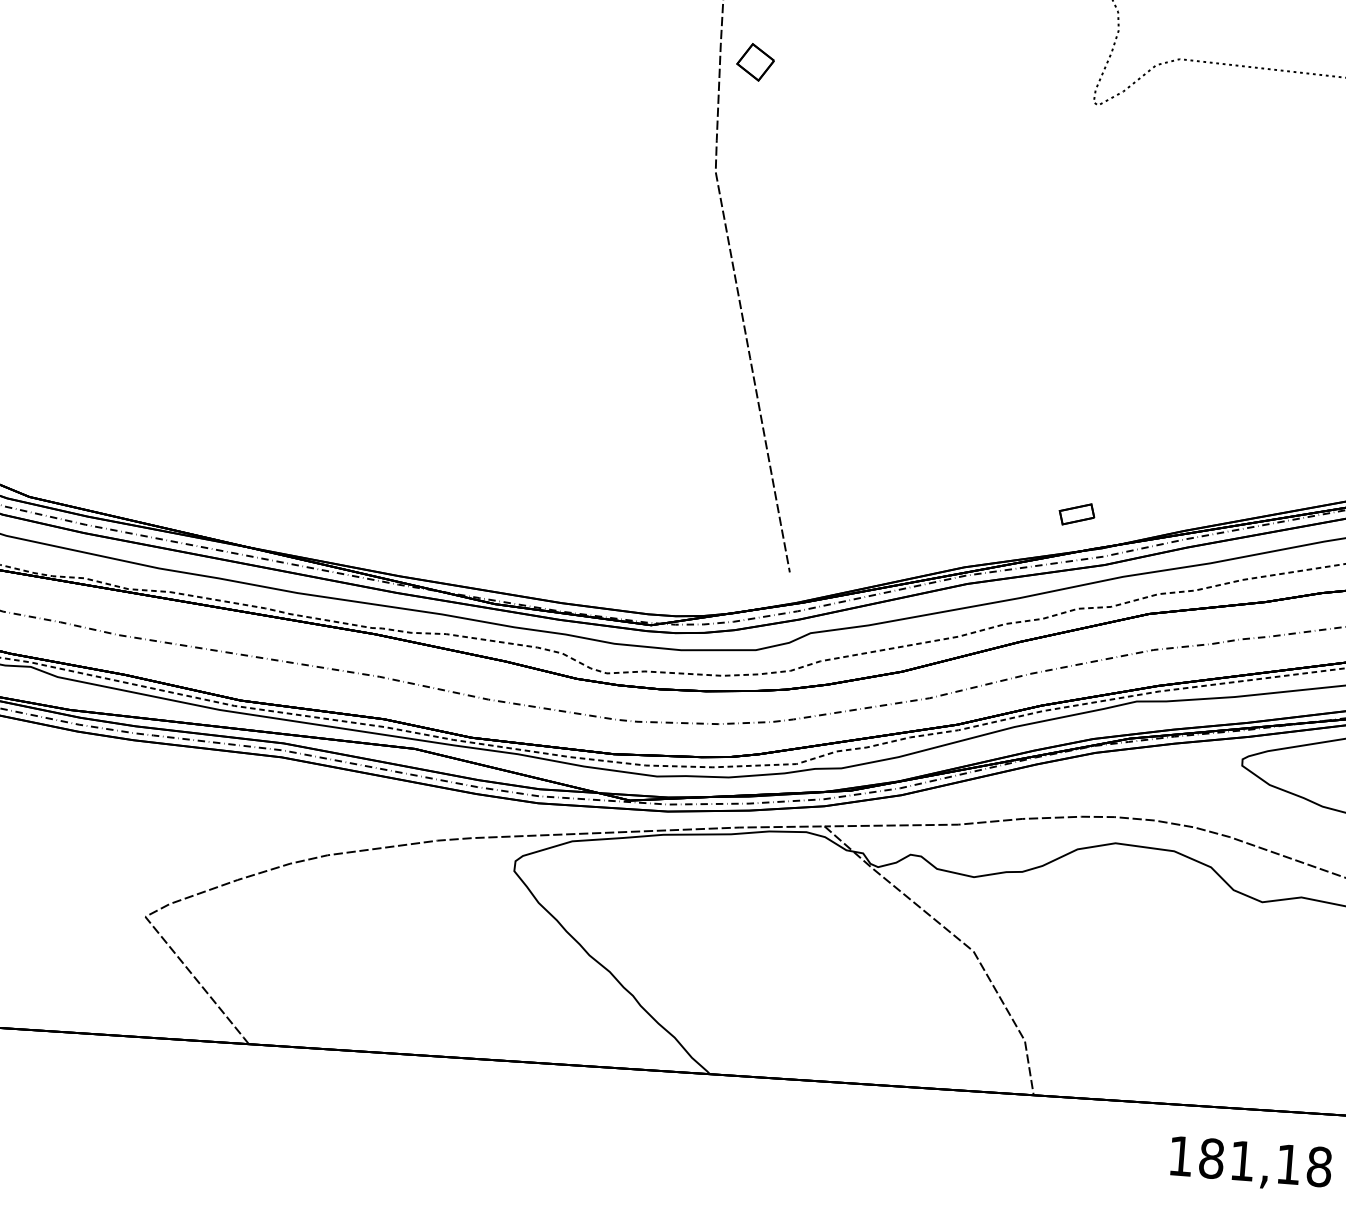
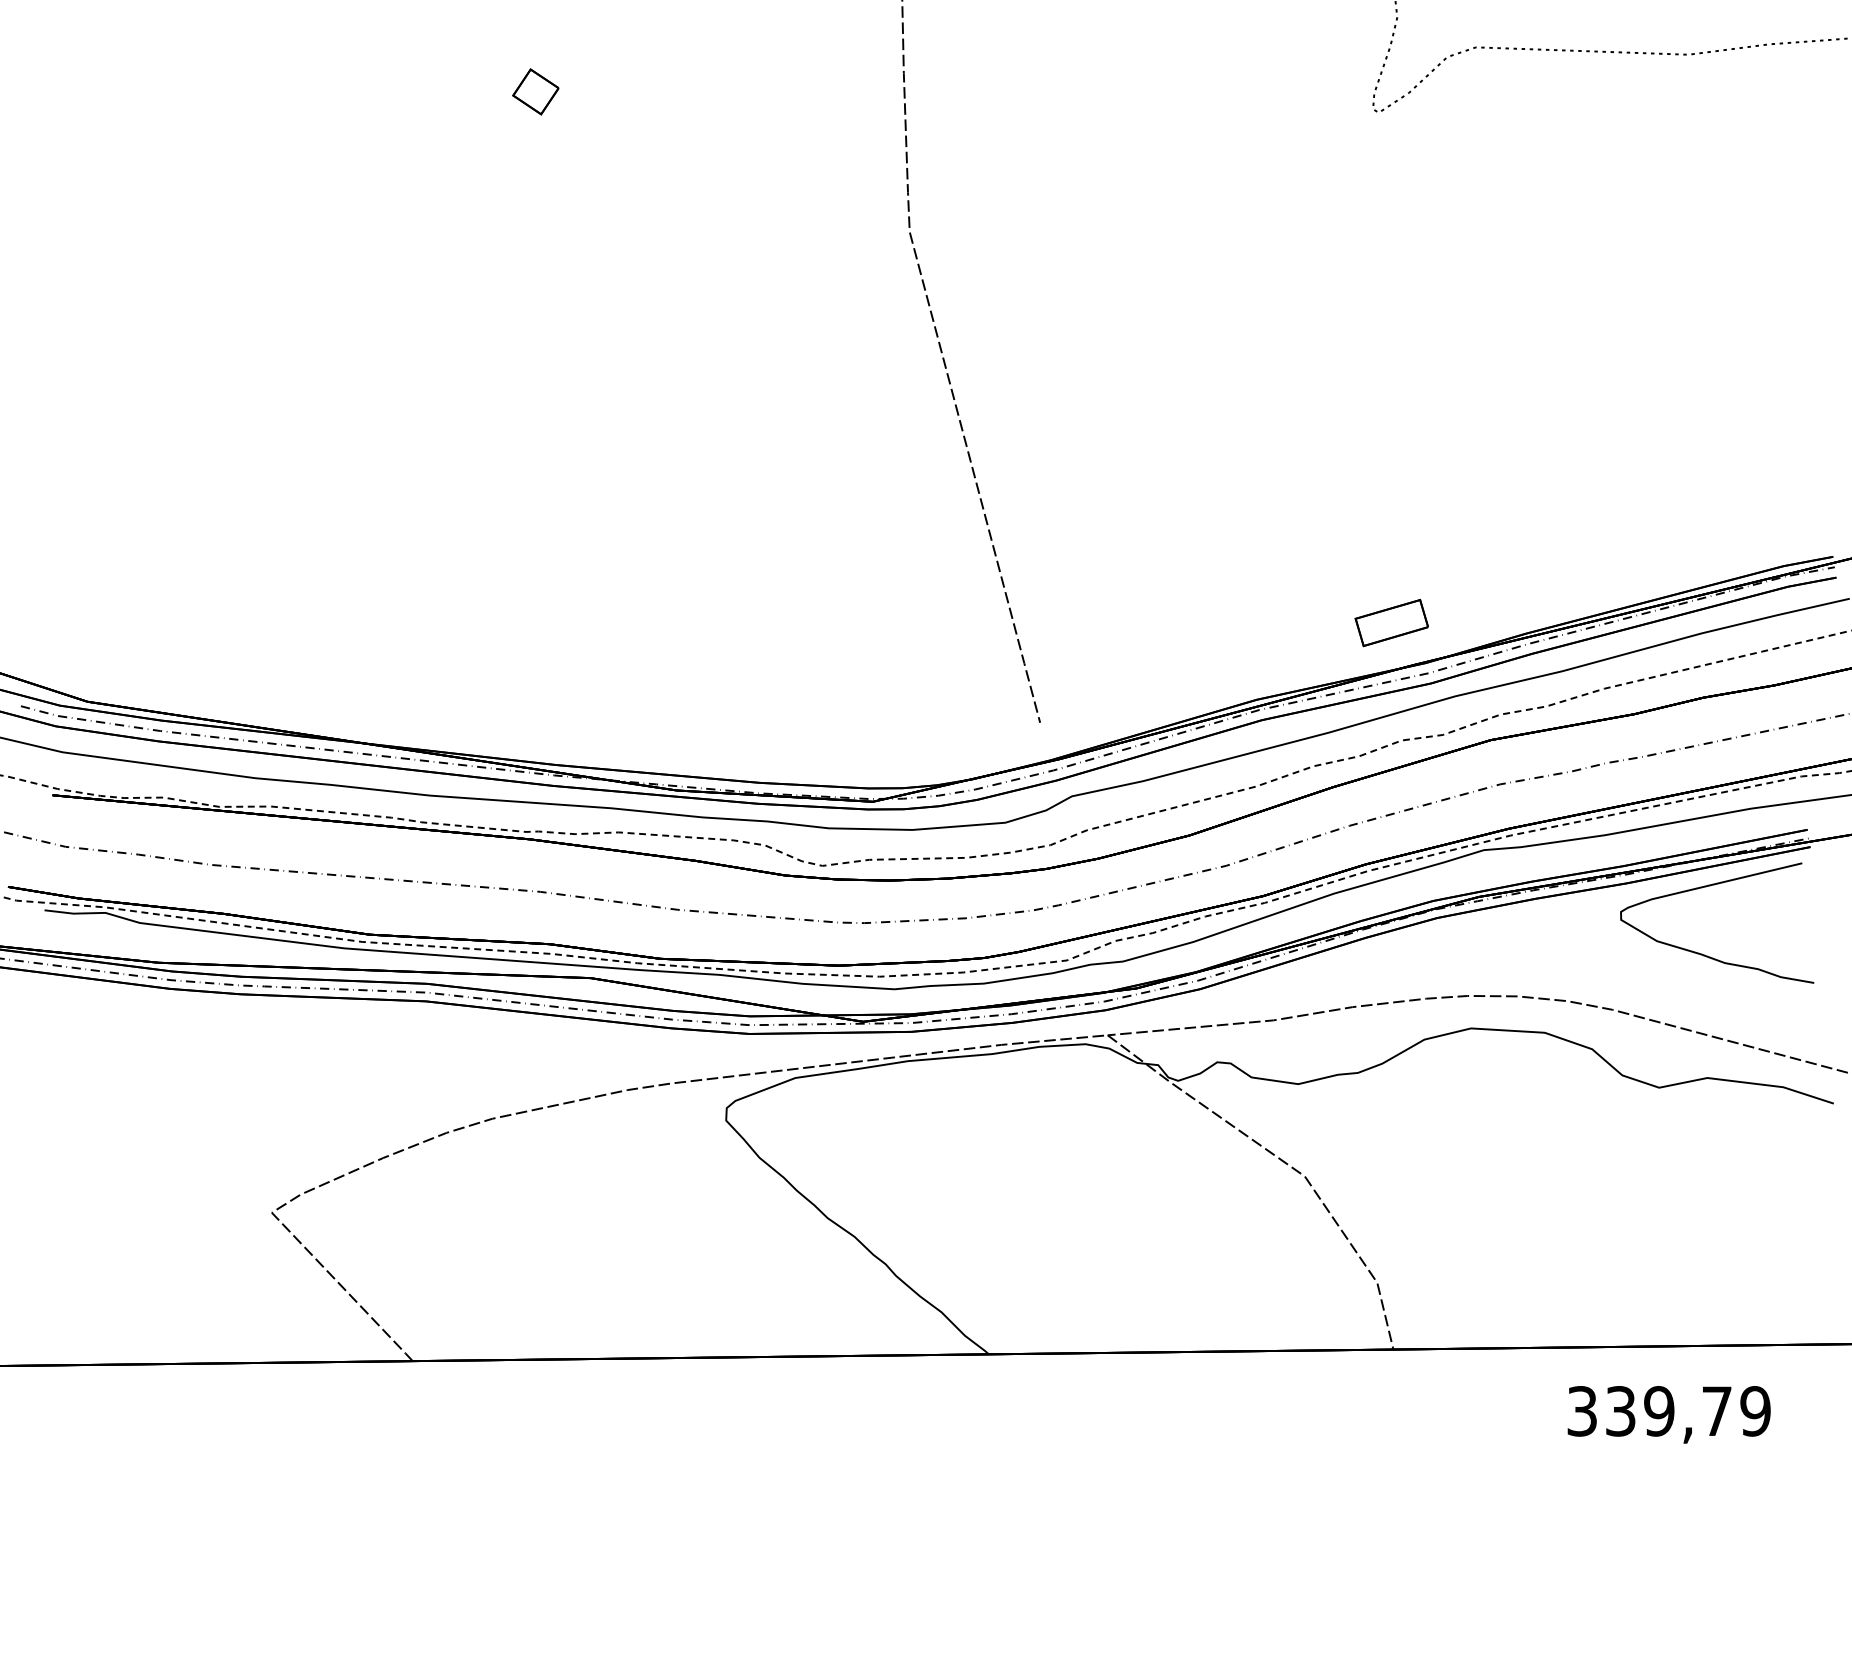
part: (755, 62) -> (535, 91), moved
part: (1076, 514) -> (1391, 623), size x1.67
text: (1249, 1161) -> (1668, 1411), 181,18 -> 339,79

